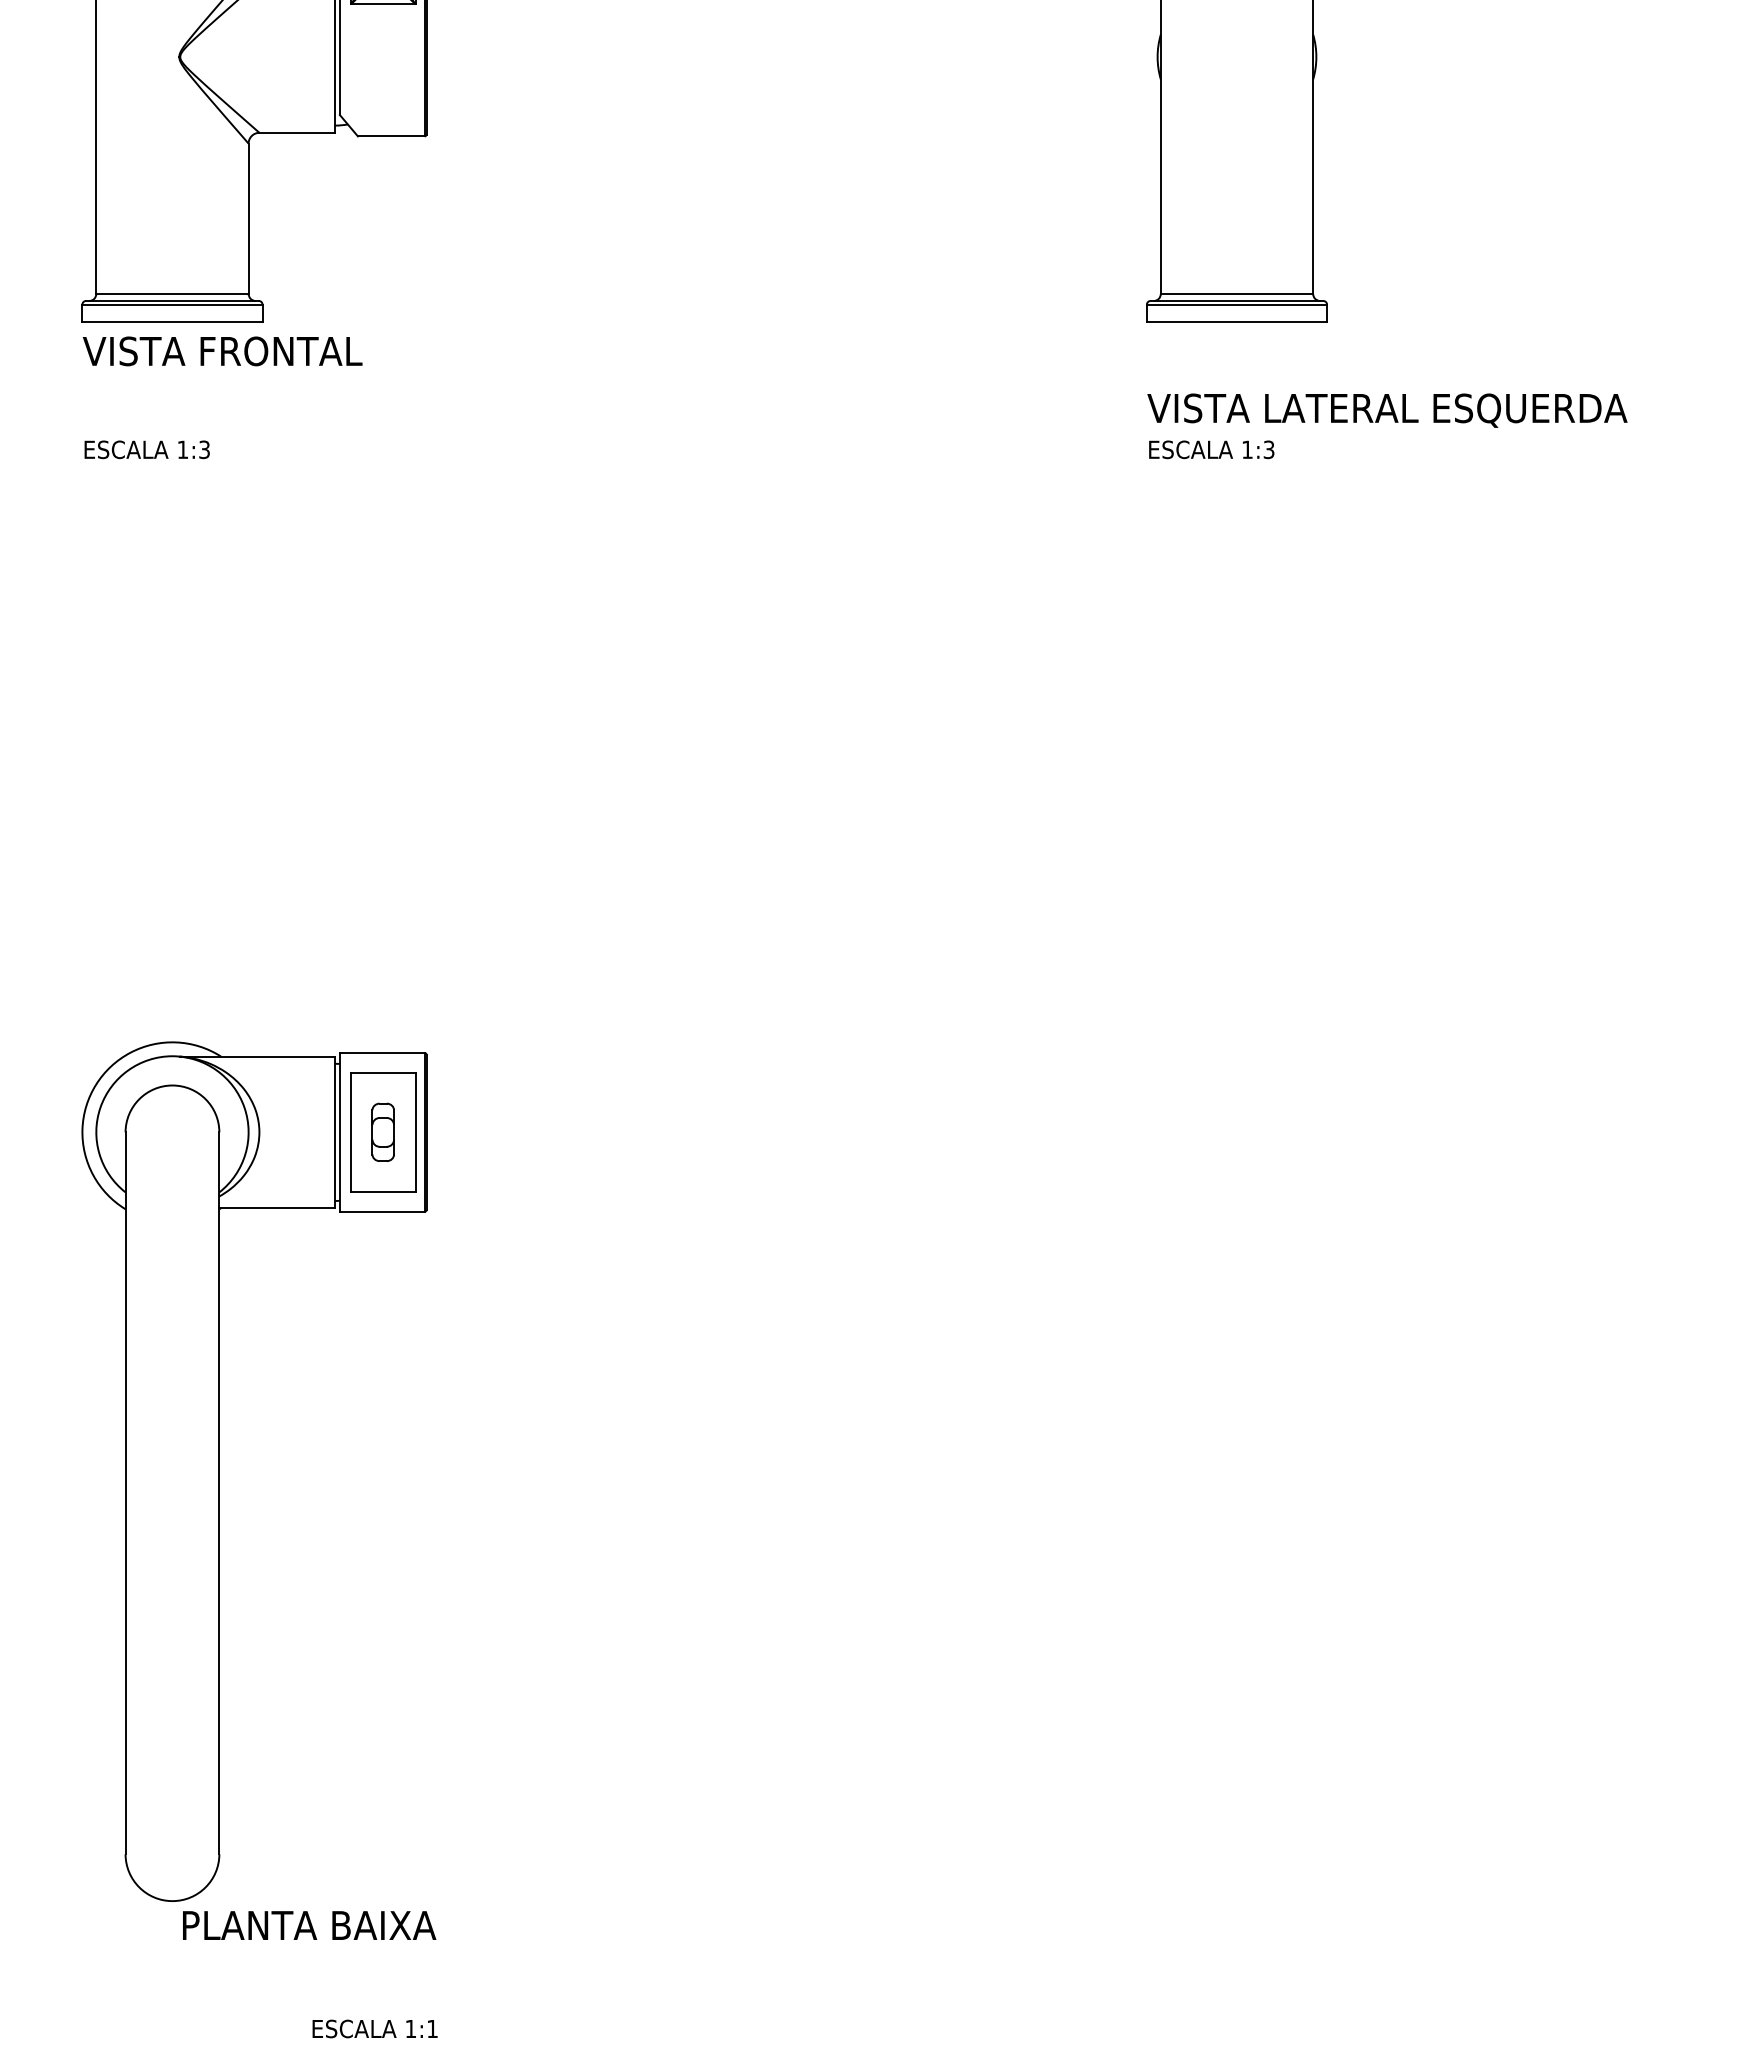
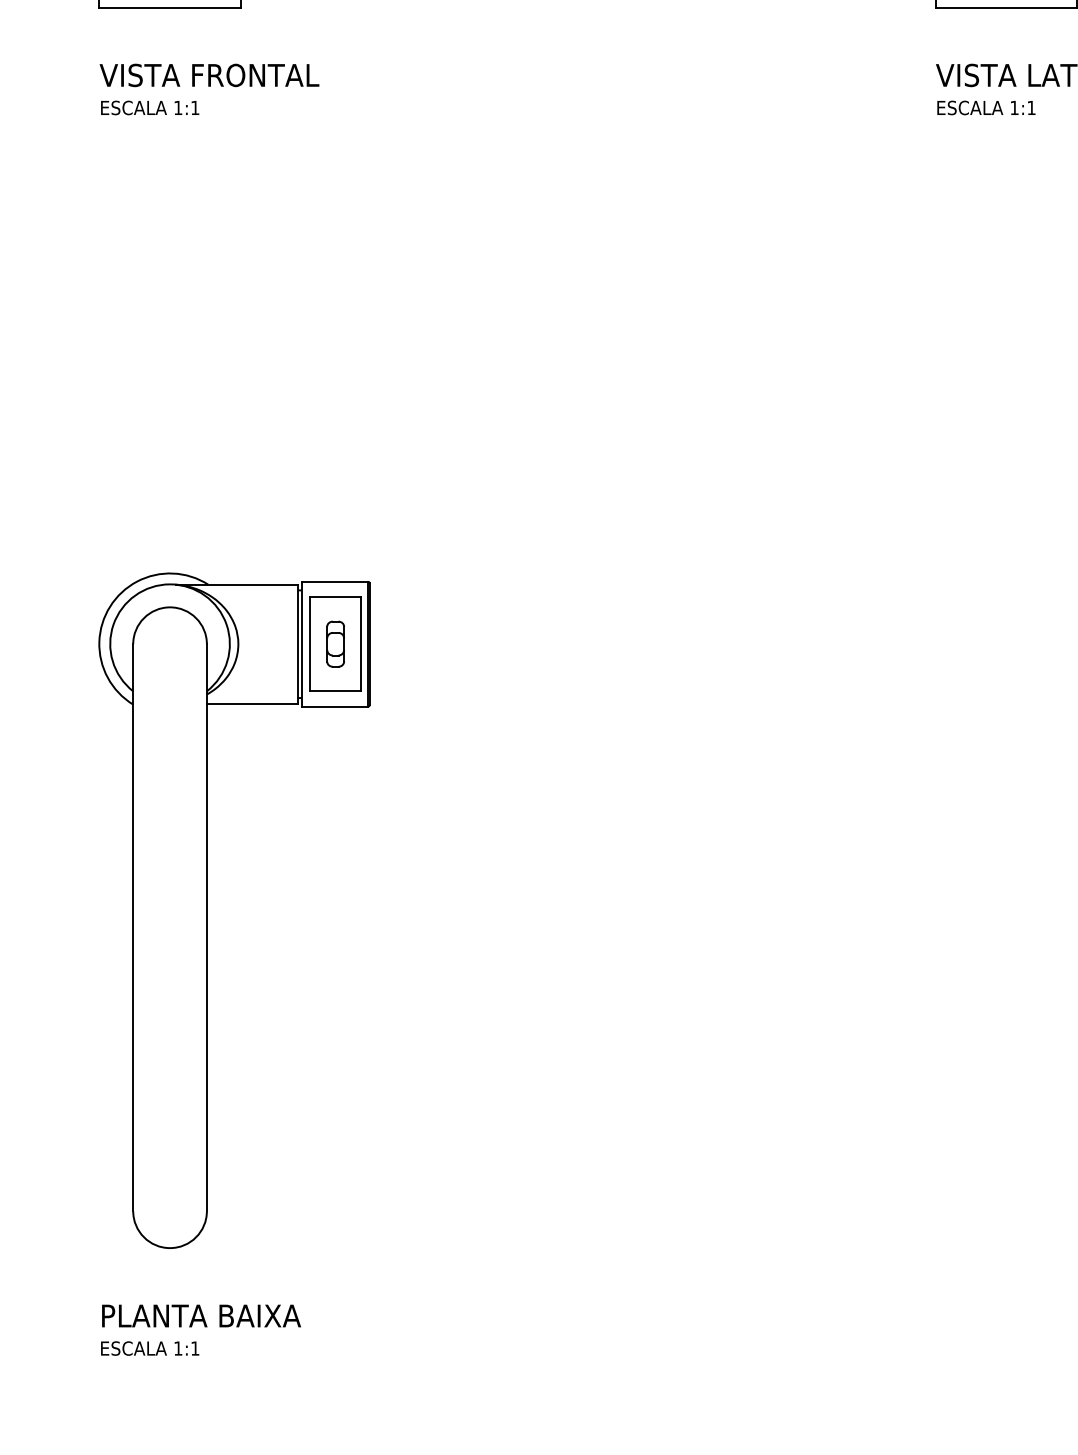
text: (222, 351) -> (209, 75), moved
text: (204, 449) -> (195, 107), 1:3 -> 1:1
text: (1268, 449) -> (1031, 107), 1:3 -> 1:1
text: (309, 1925) -> (201, 1315), moved
text: (374, 2028) -> (149, 1348), moved

